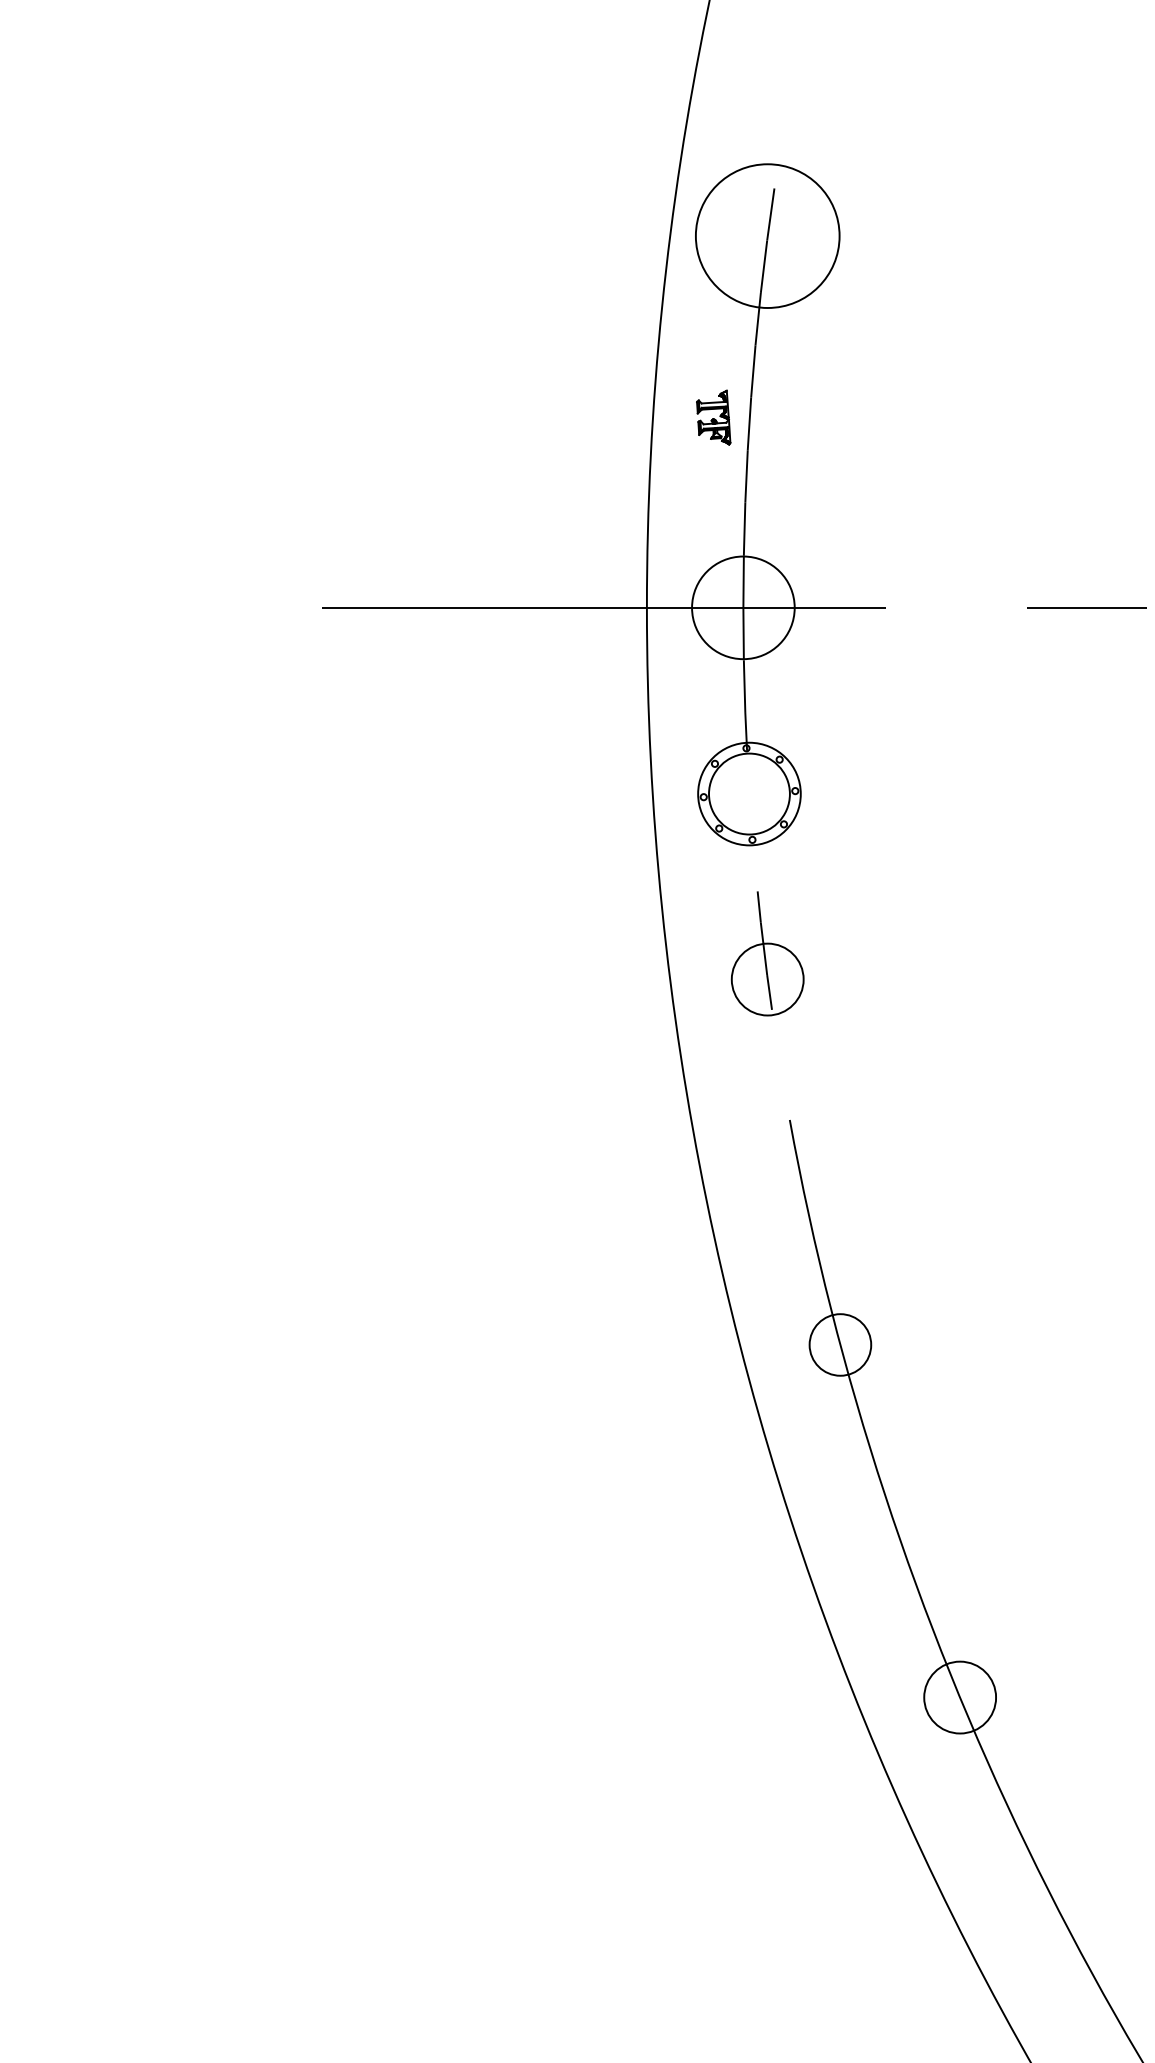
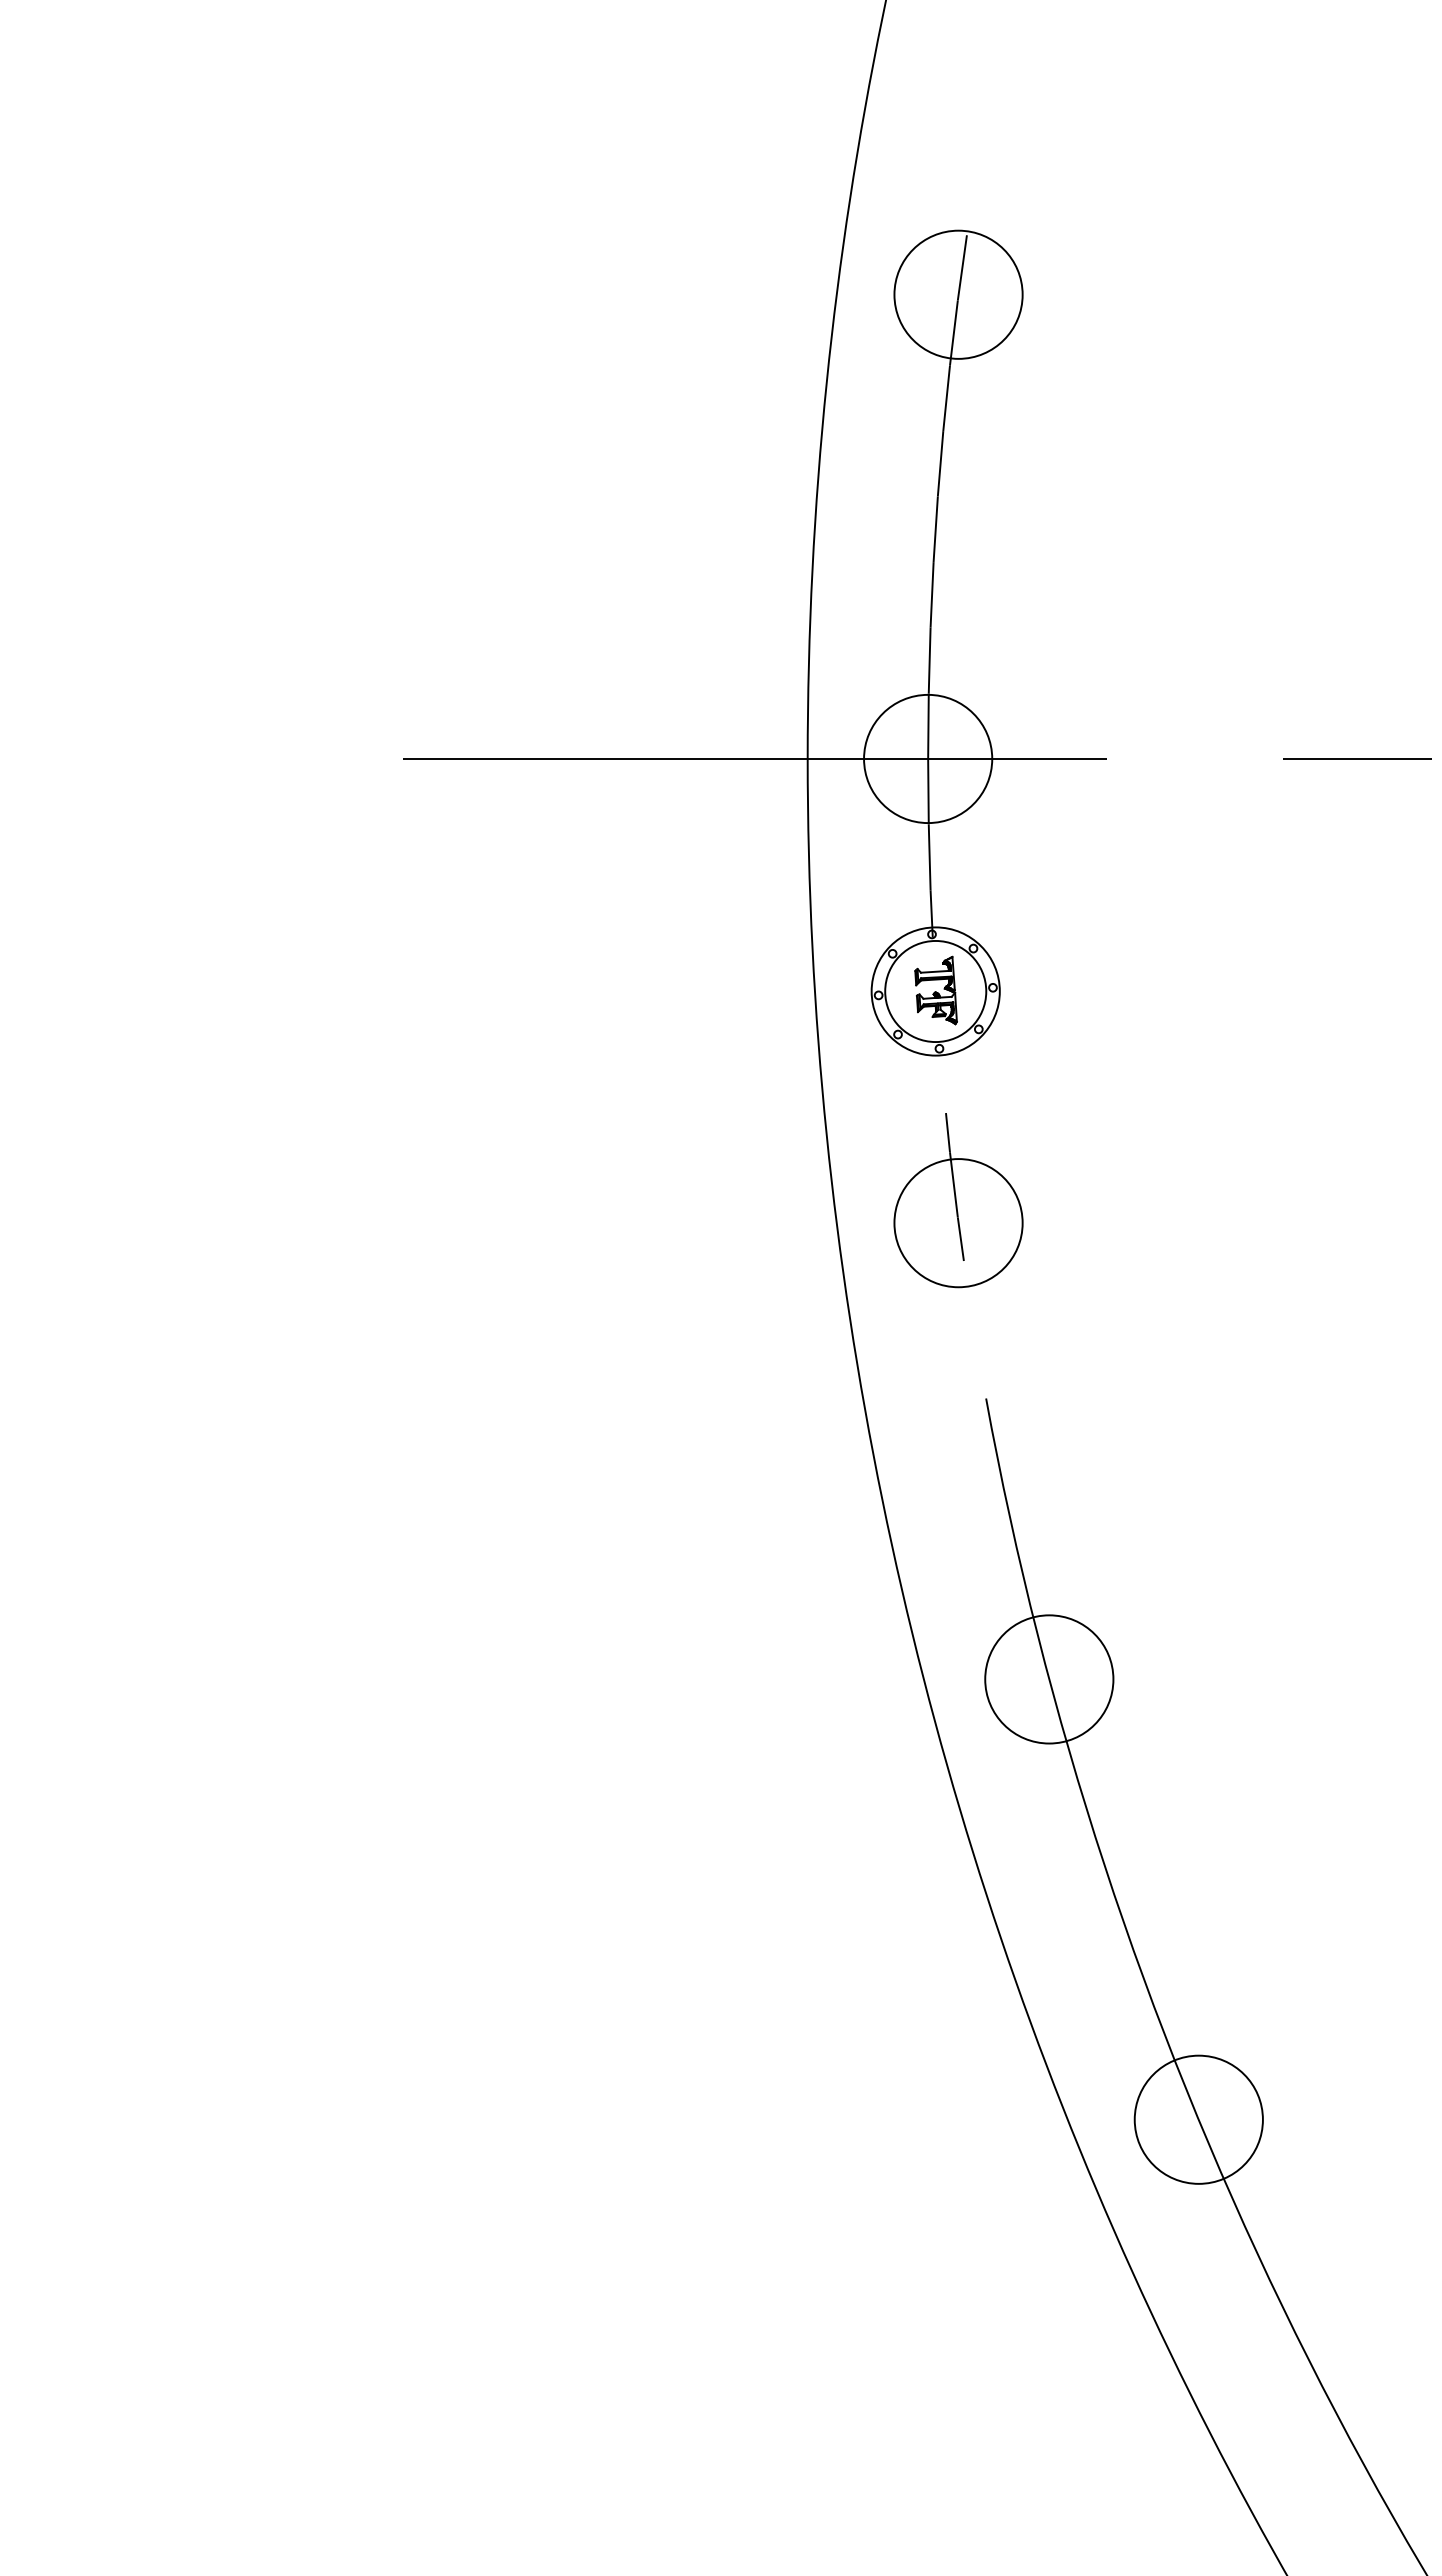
circle: (767, 235) -> (958, 294), size x0.71
part: (713, 417) -> (935, 990), moved
circle: (767, 979) -> (958, 1223), size x1.43
circle: (840, 1345) -> (1049, 1679), size x1.67
circle: (959, 1697) -> (1198, 2119), size x1.43

